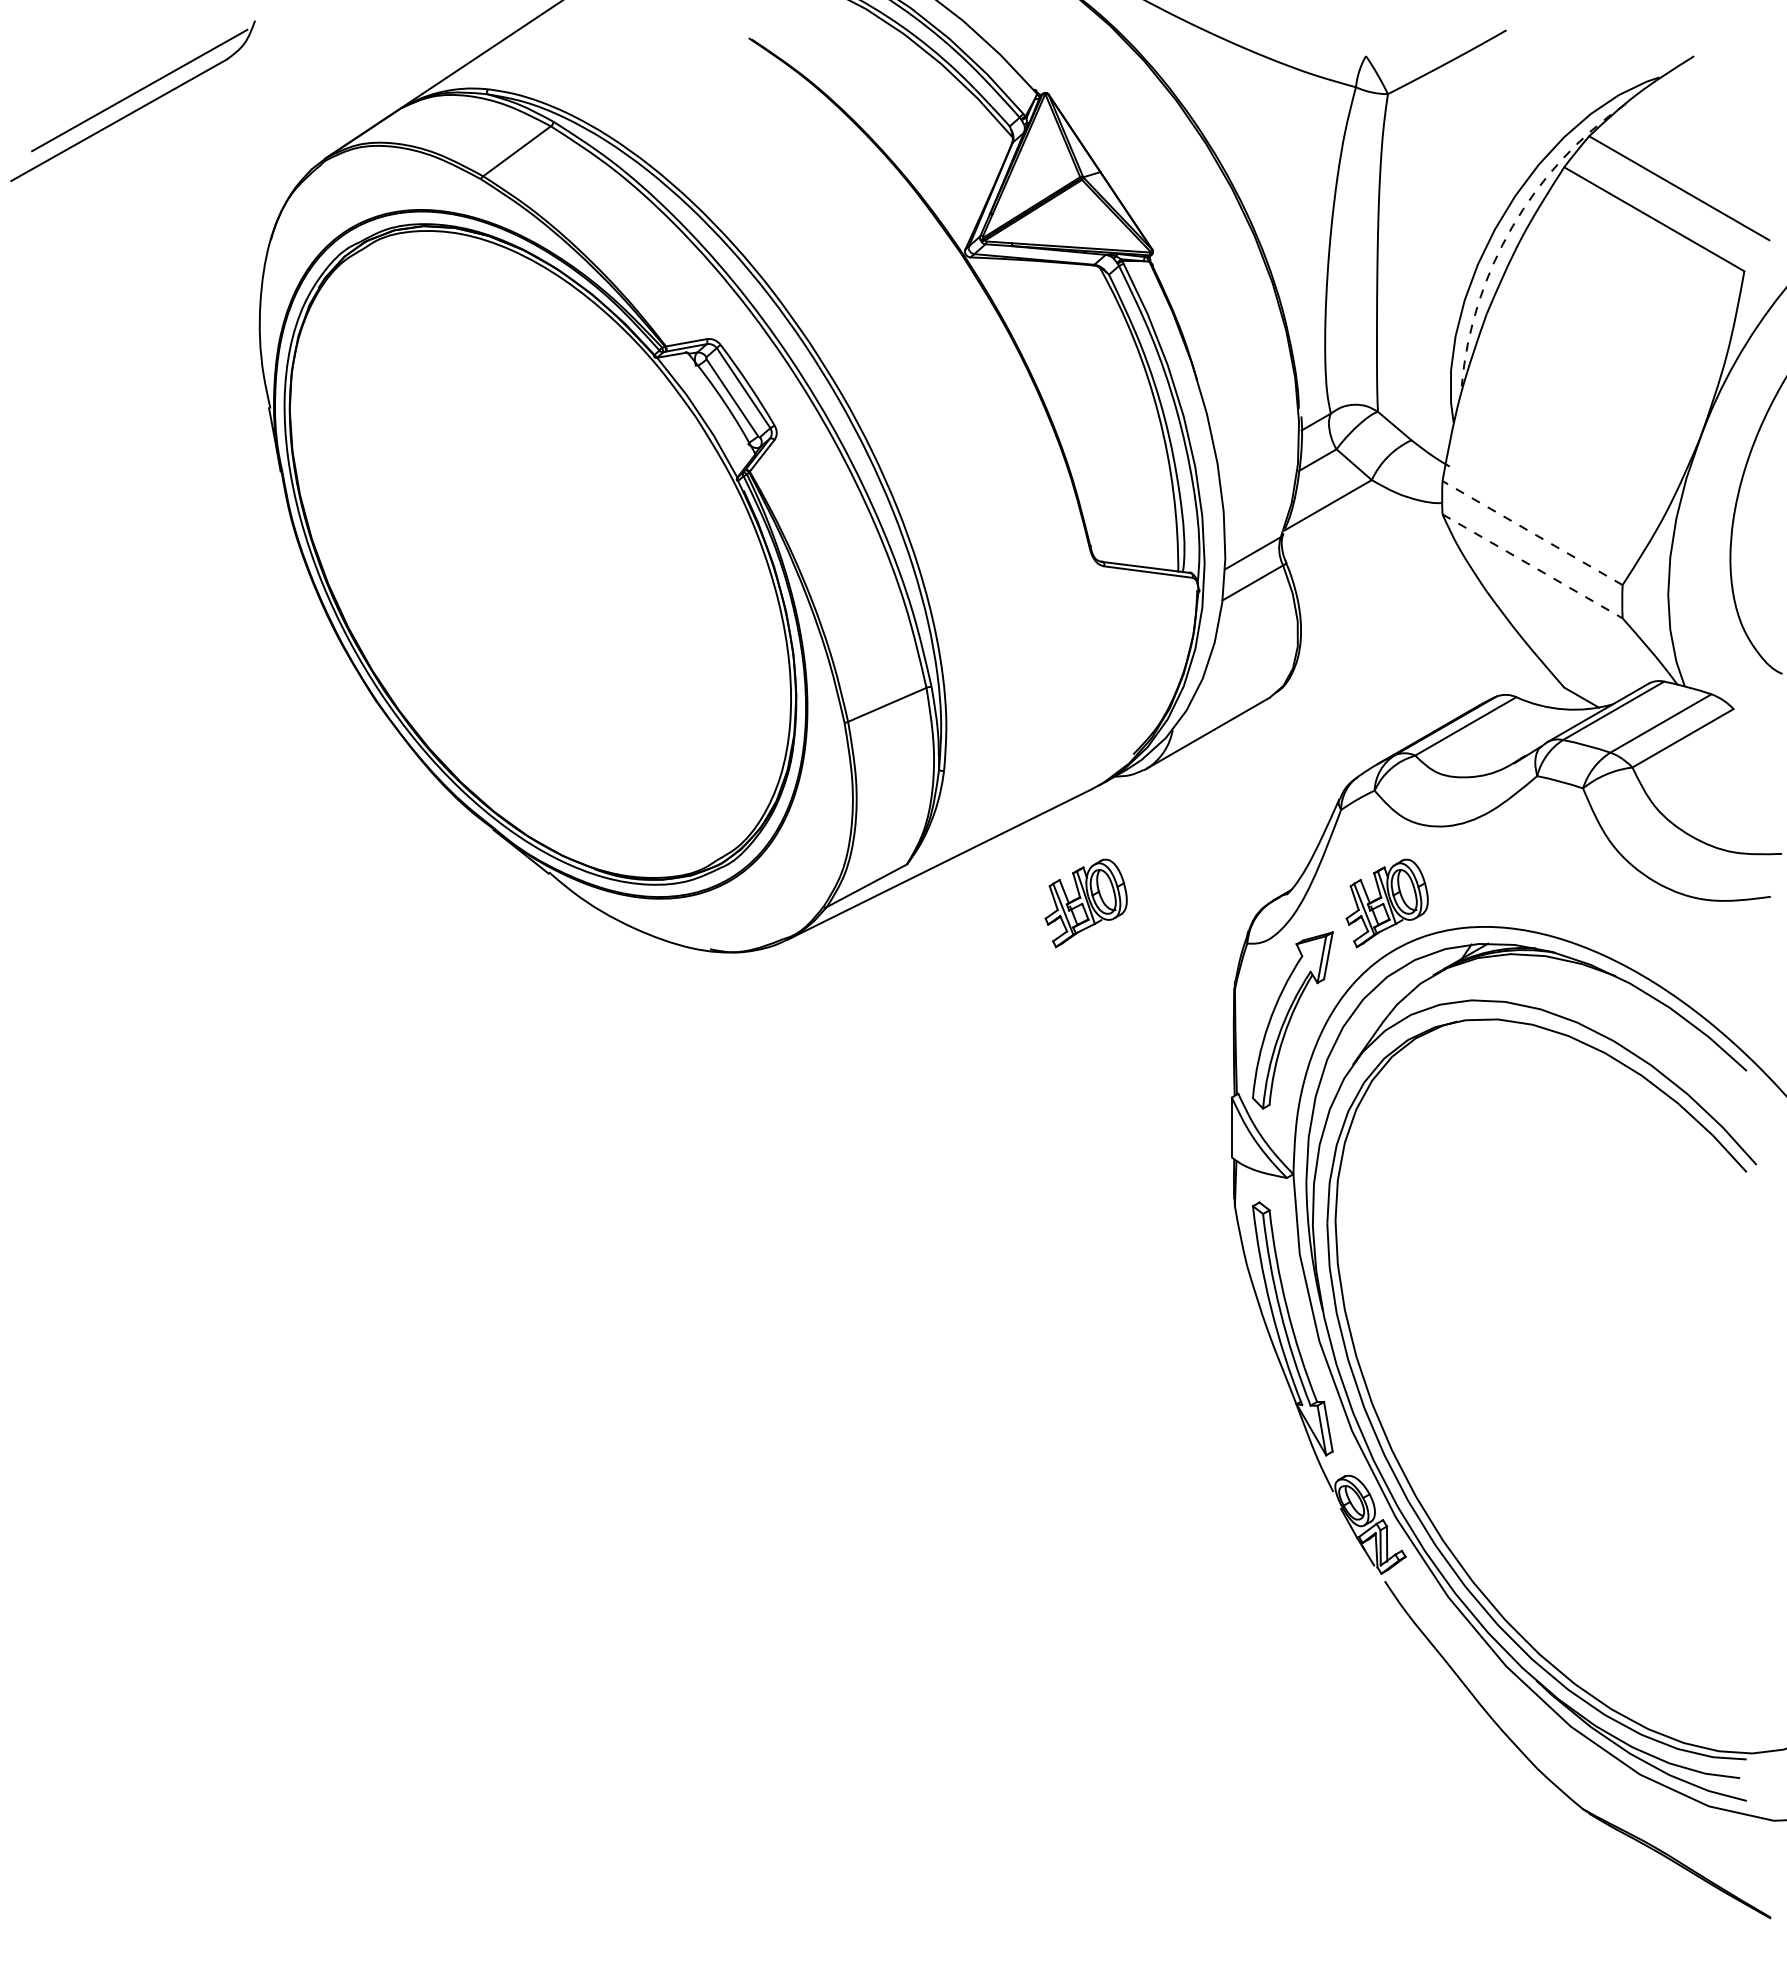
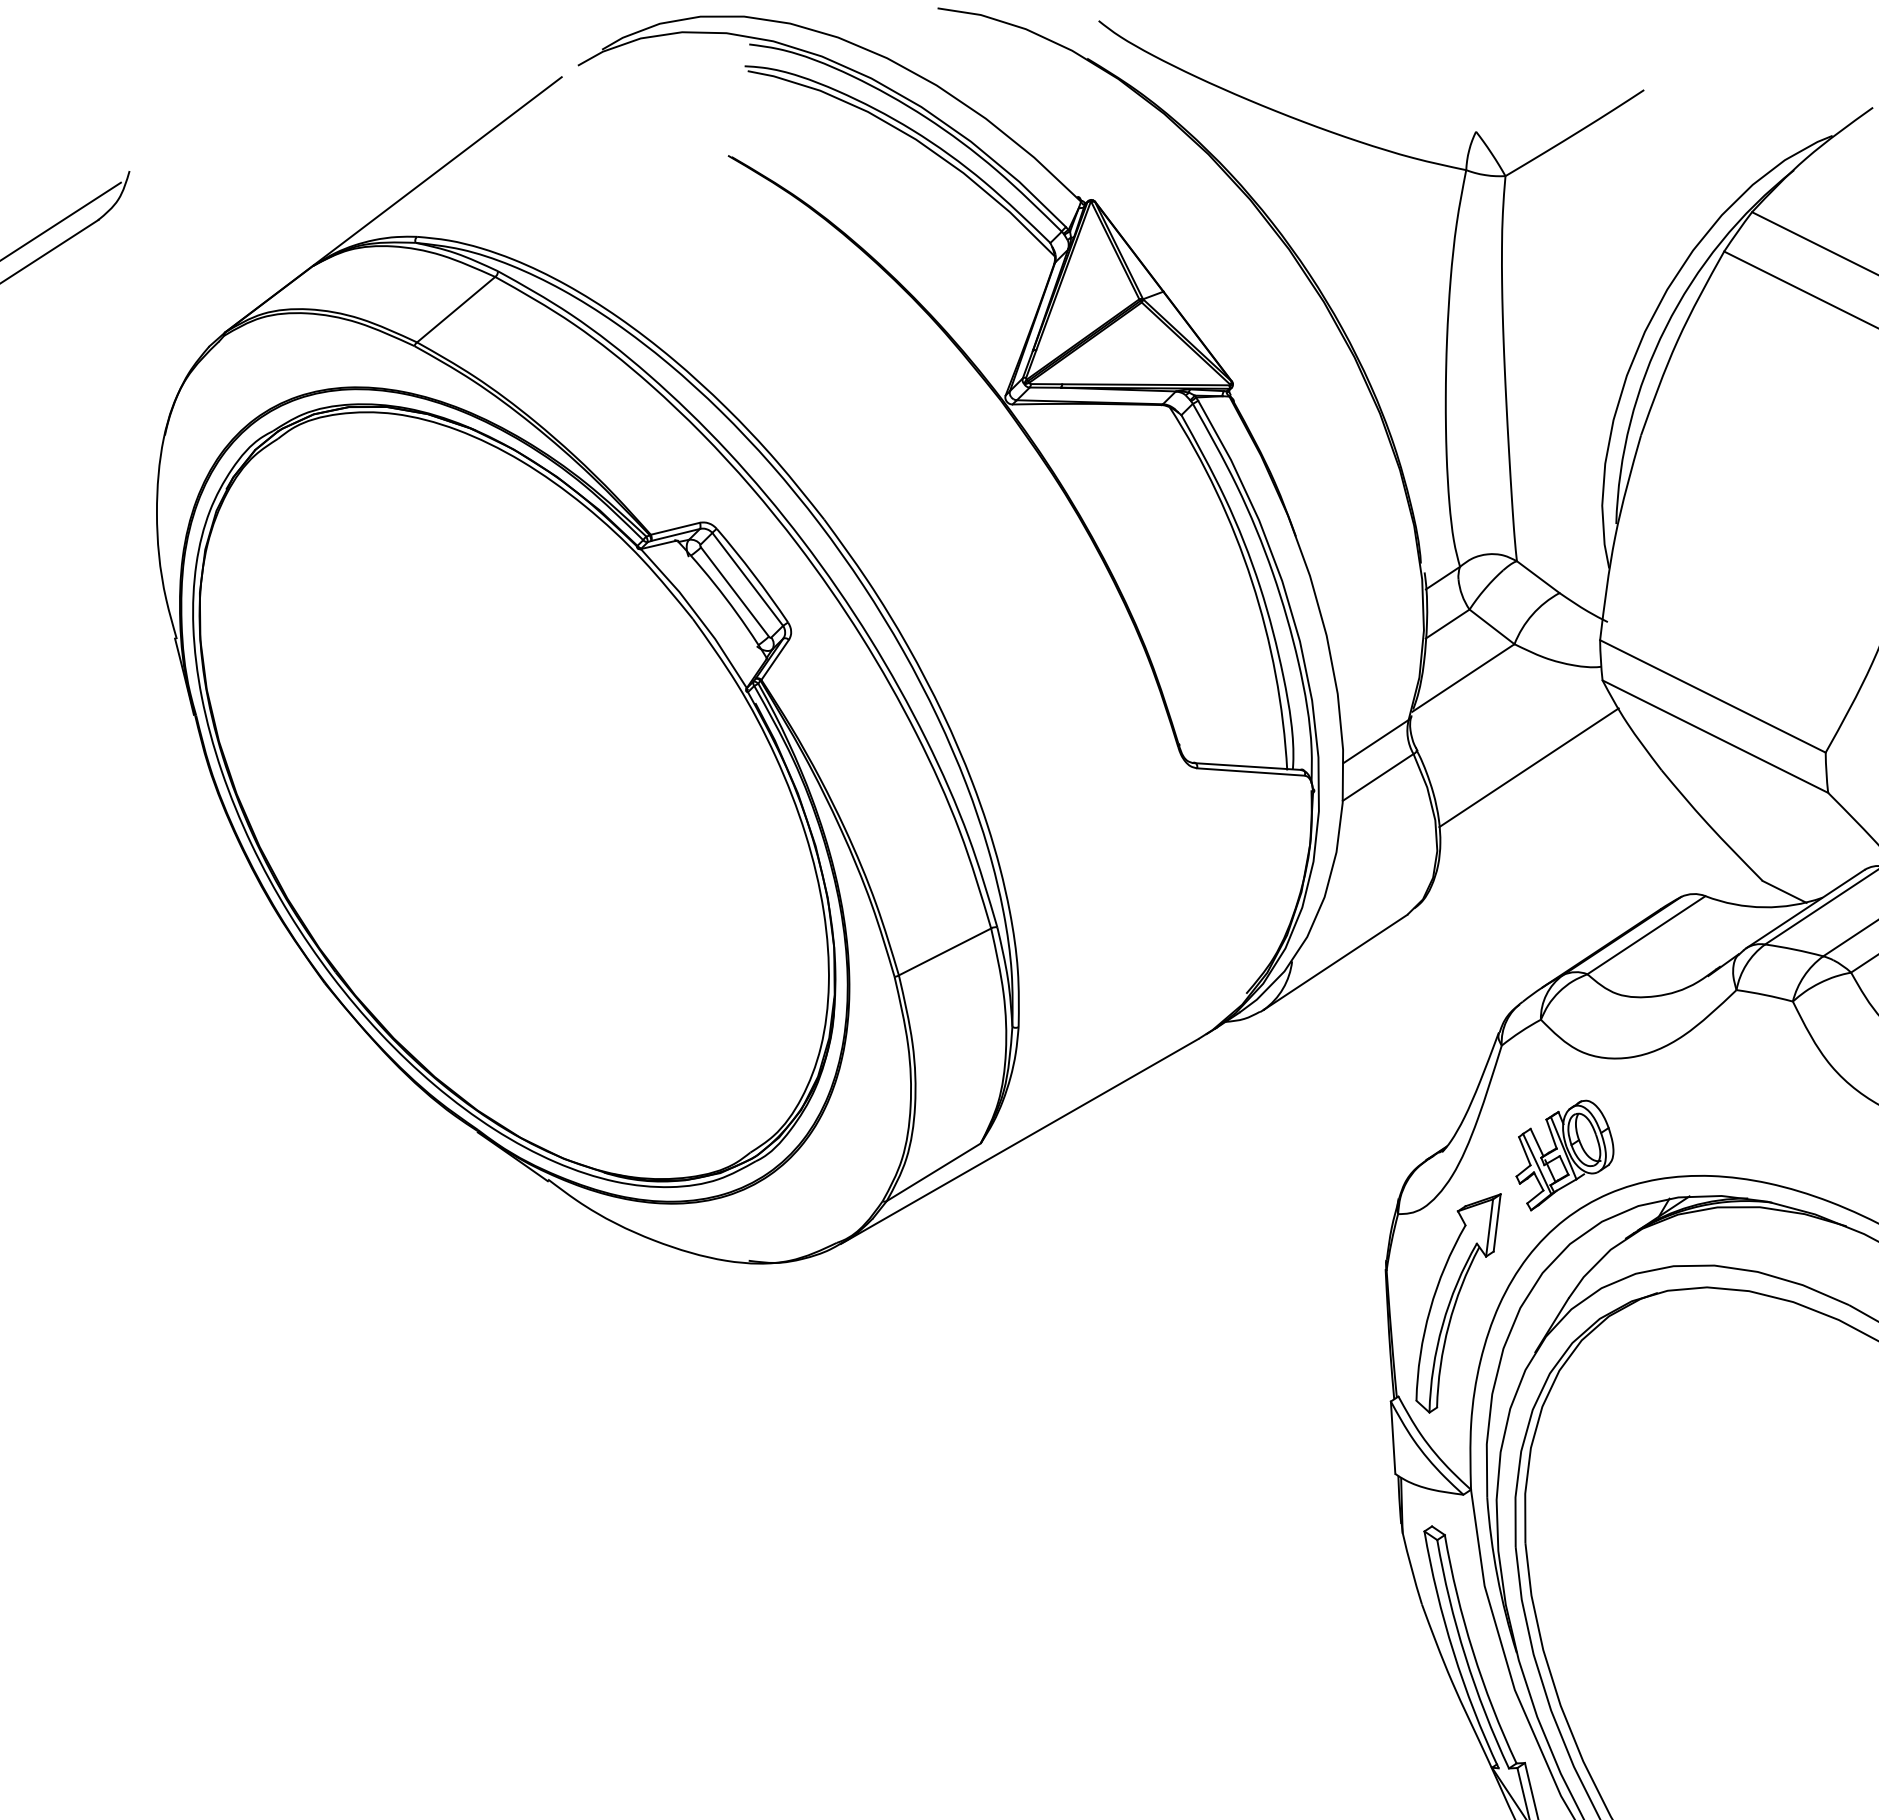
arc: (1512, 226) -> (1665, 327), dashed -> solid
line: (1532, 533) -> (1712, 696), dashed -> solid
line: (1532, 566) -> (1715, 736), dashed -> solid
line: (1377, 582) -> (1528, 767), added
part: (1085, 903) -> (1199, 1177), removed

